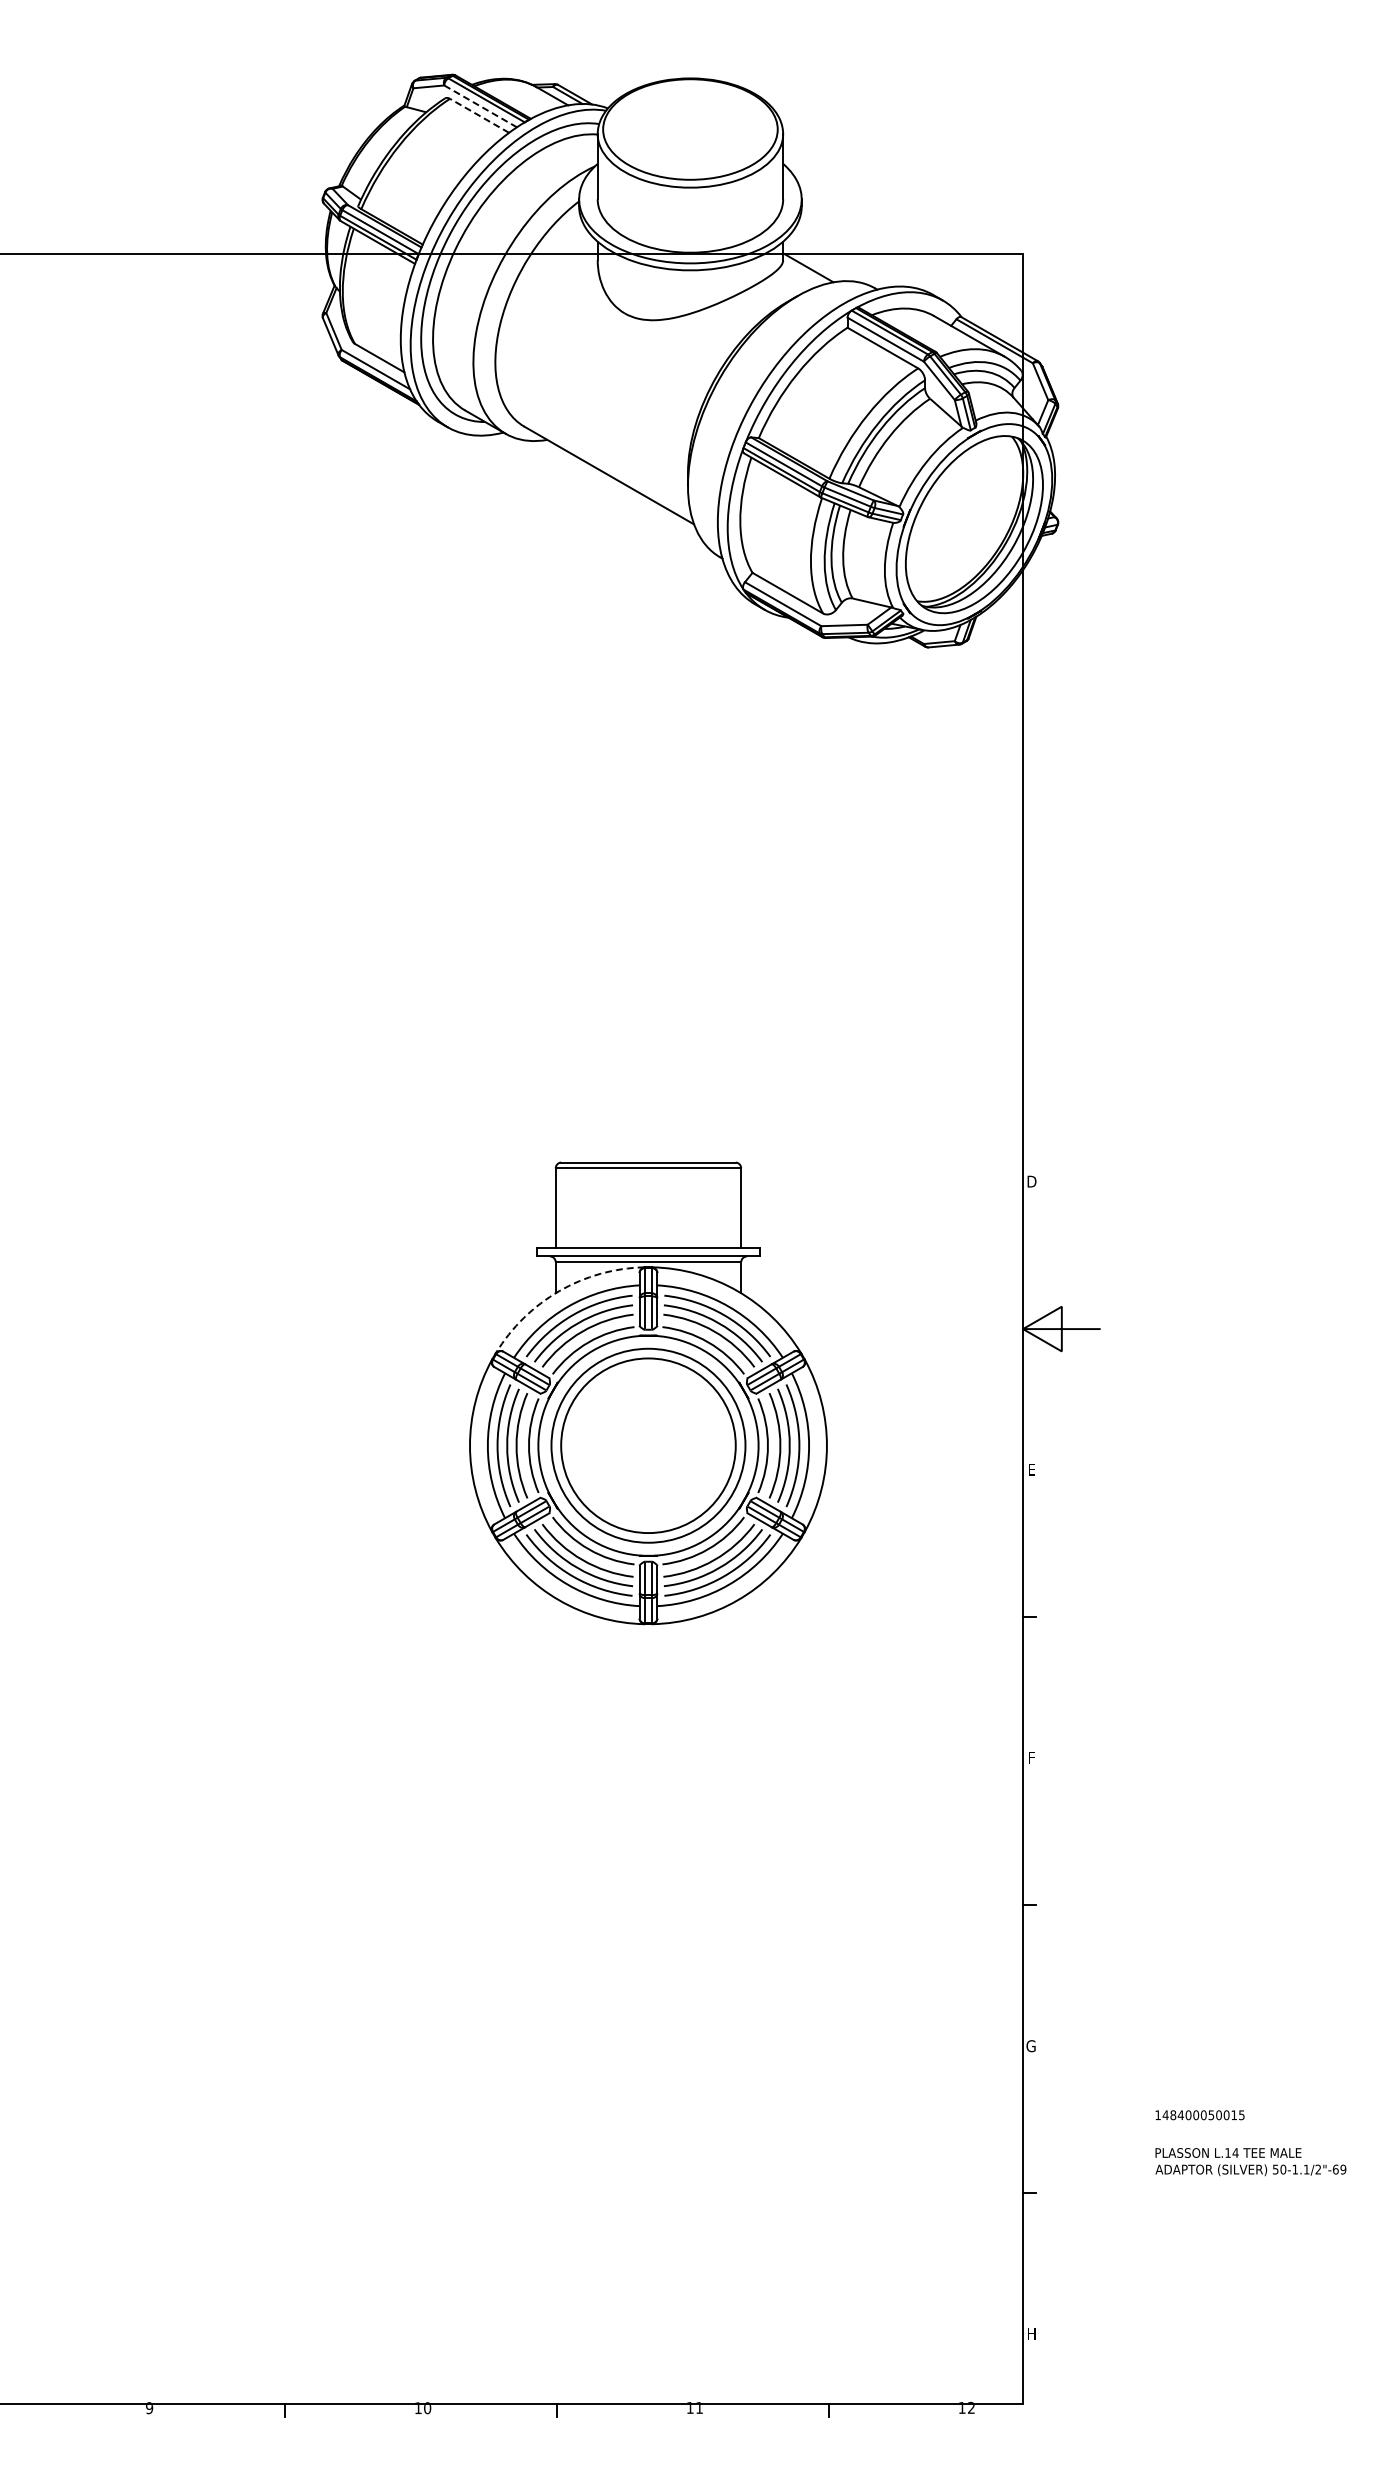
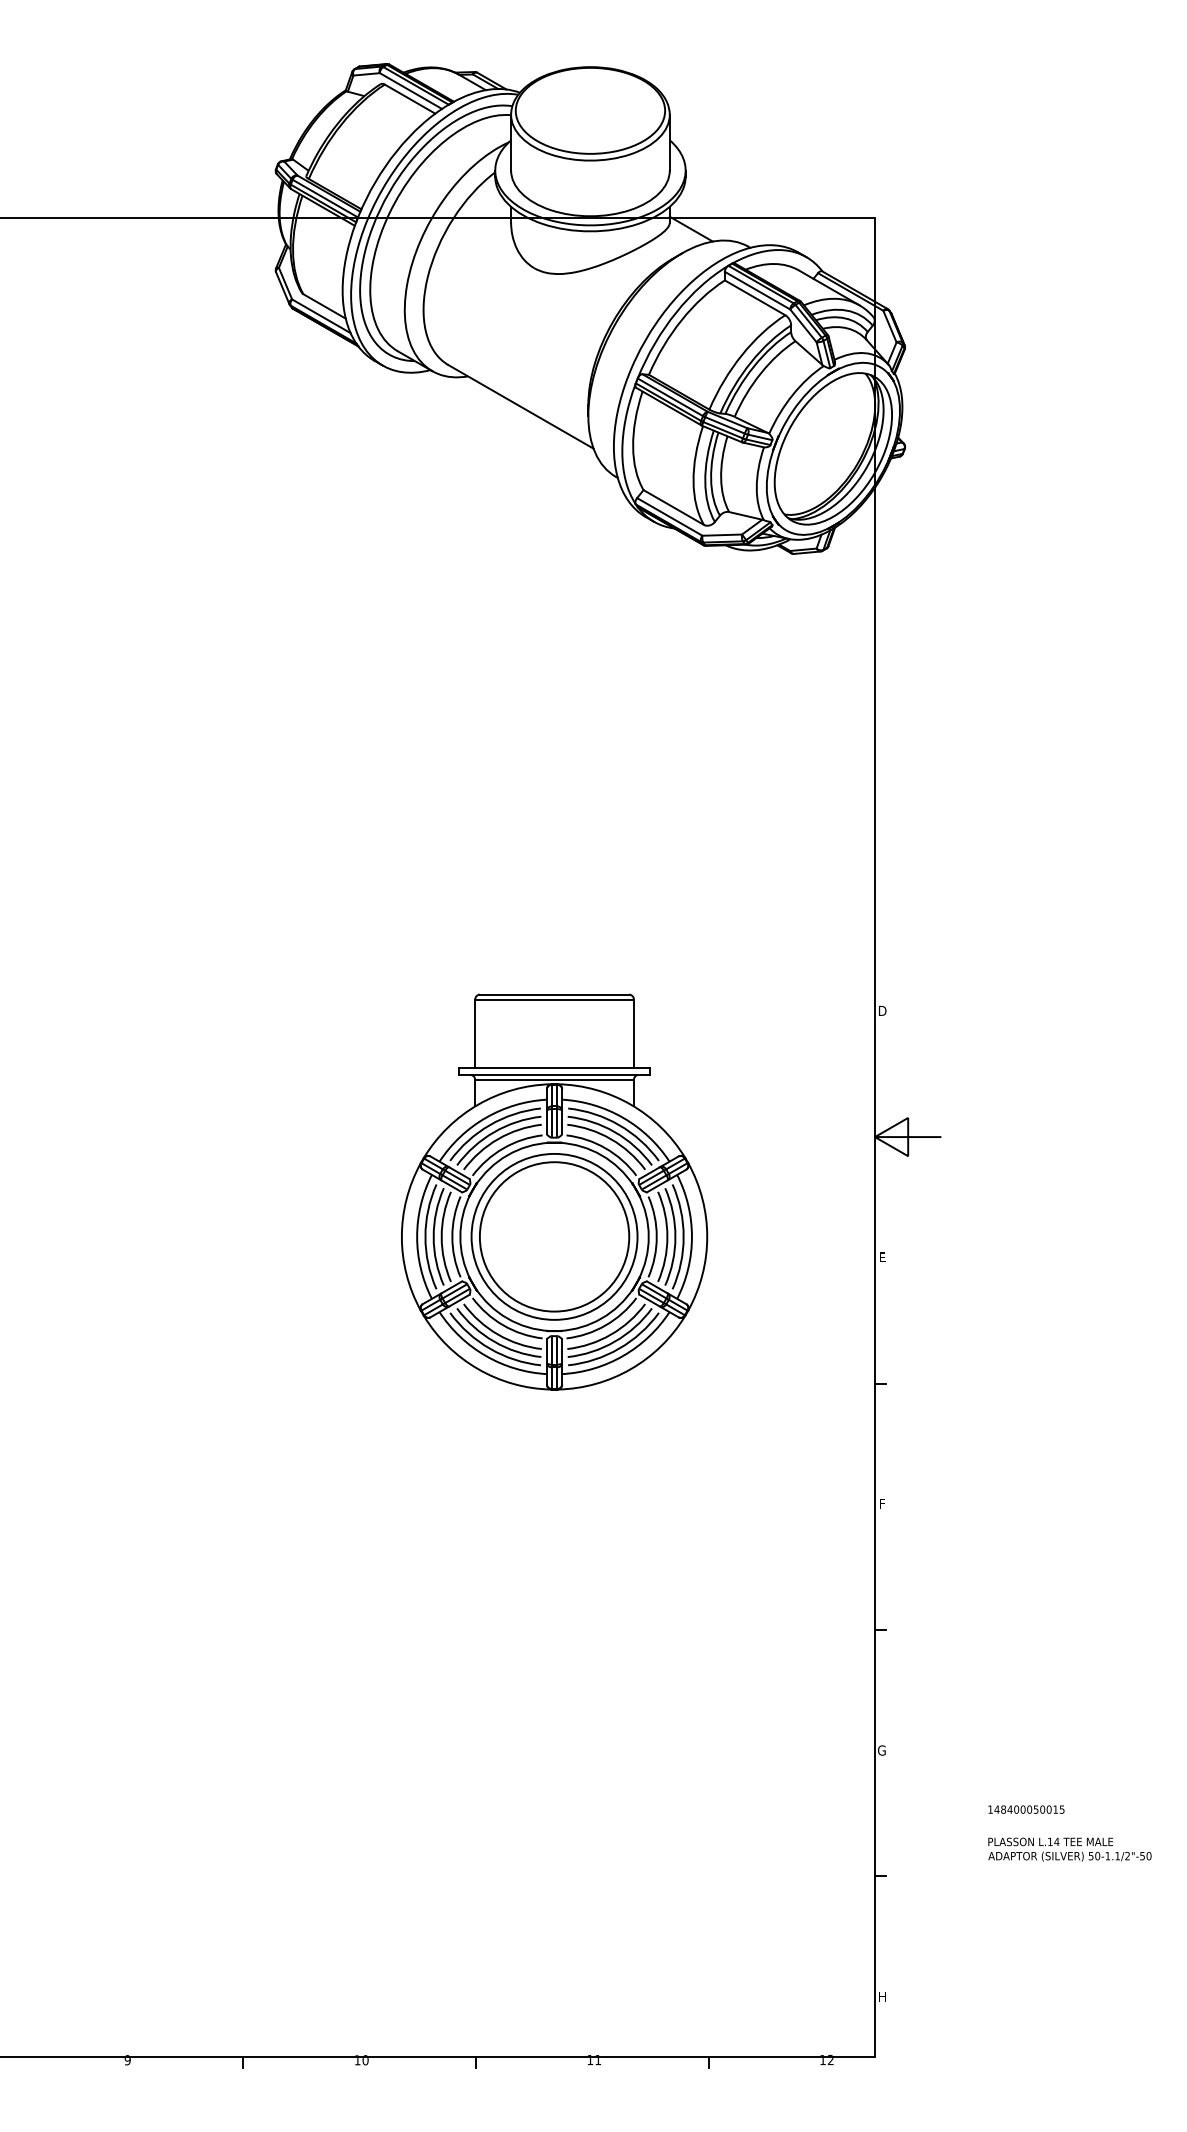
line: (480, 106) -> (410, 91), dashed -> solid
line: (479, 115) -> (409, 98), dashed -> solid
arc: (559, 1291) -> (478, 1104), dashed -> solid
text: (1339, 2169) -> (1145, 1856), 50-1.1/2"-69 -> 50-1.1/2"-50

